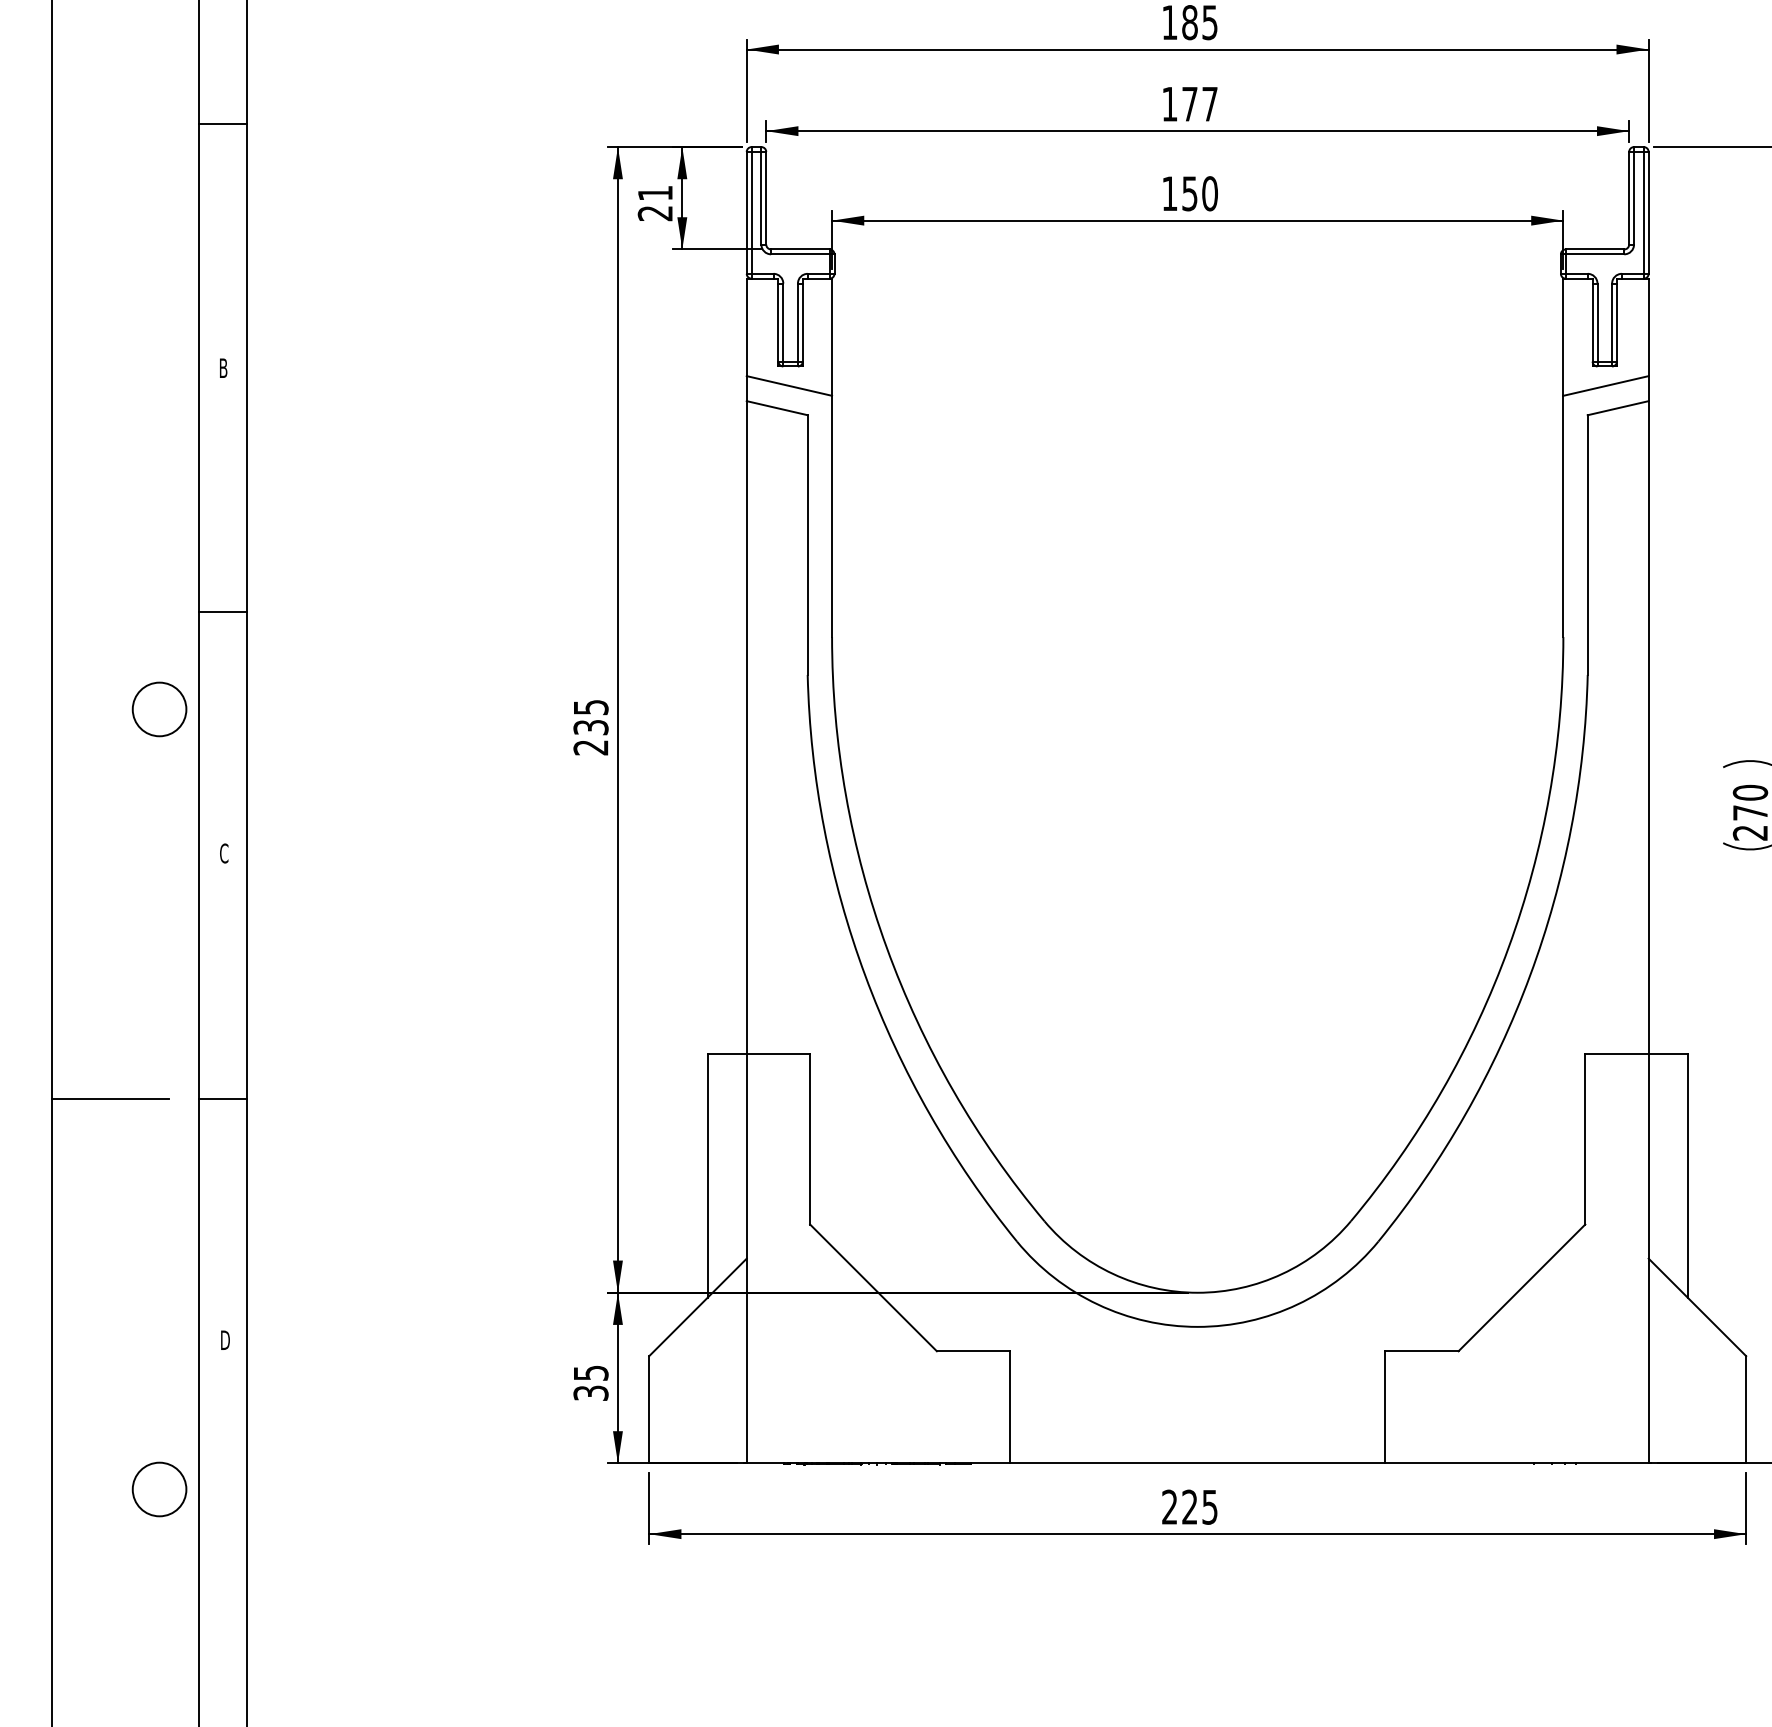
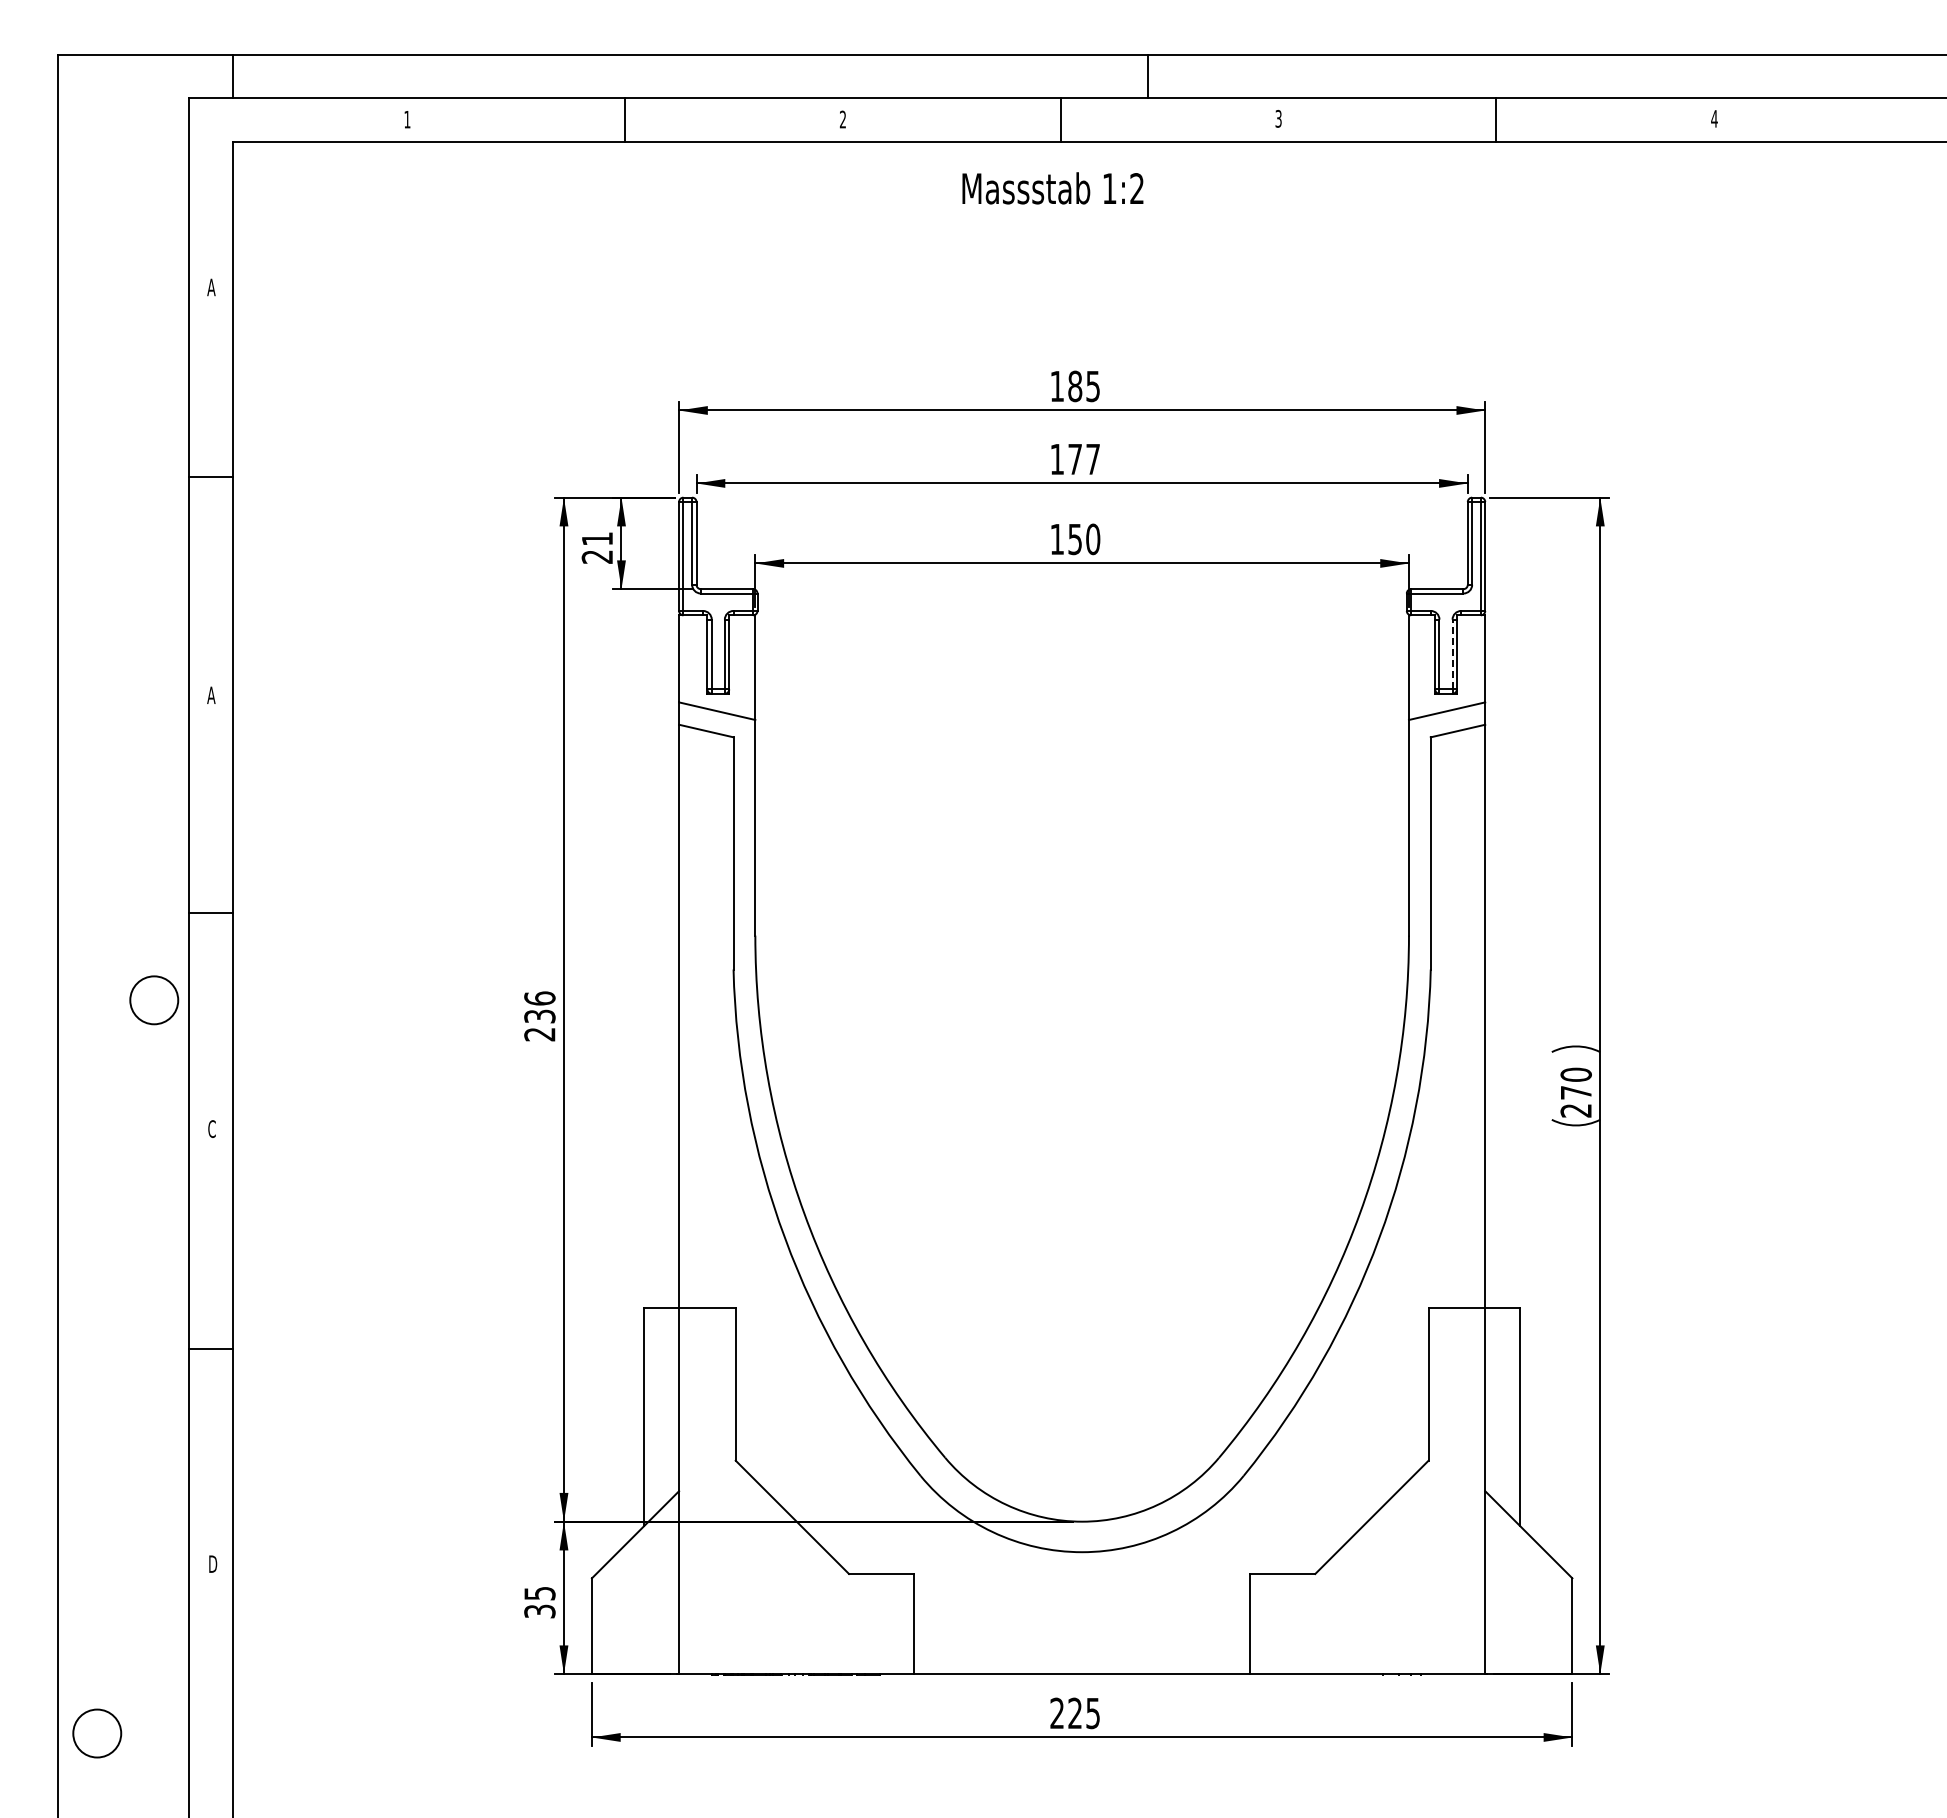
line: (1612, 322) -> (1452, 654), solid -> dashed
text: (223, 367) -> (211, 694), B -> A
text: (590, 707) -> (539, 998), 235 -> 236
line: (110, 1098) -> (110, 1348), removed
circle: (159, 1489) -> (97, 1733), moved

